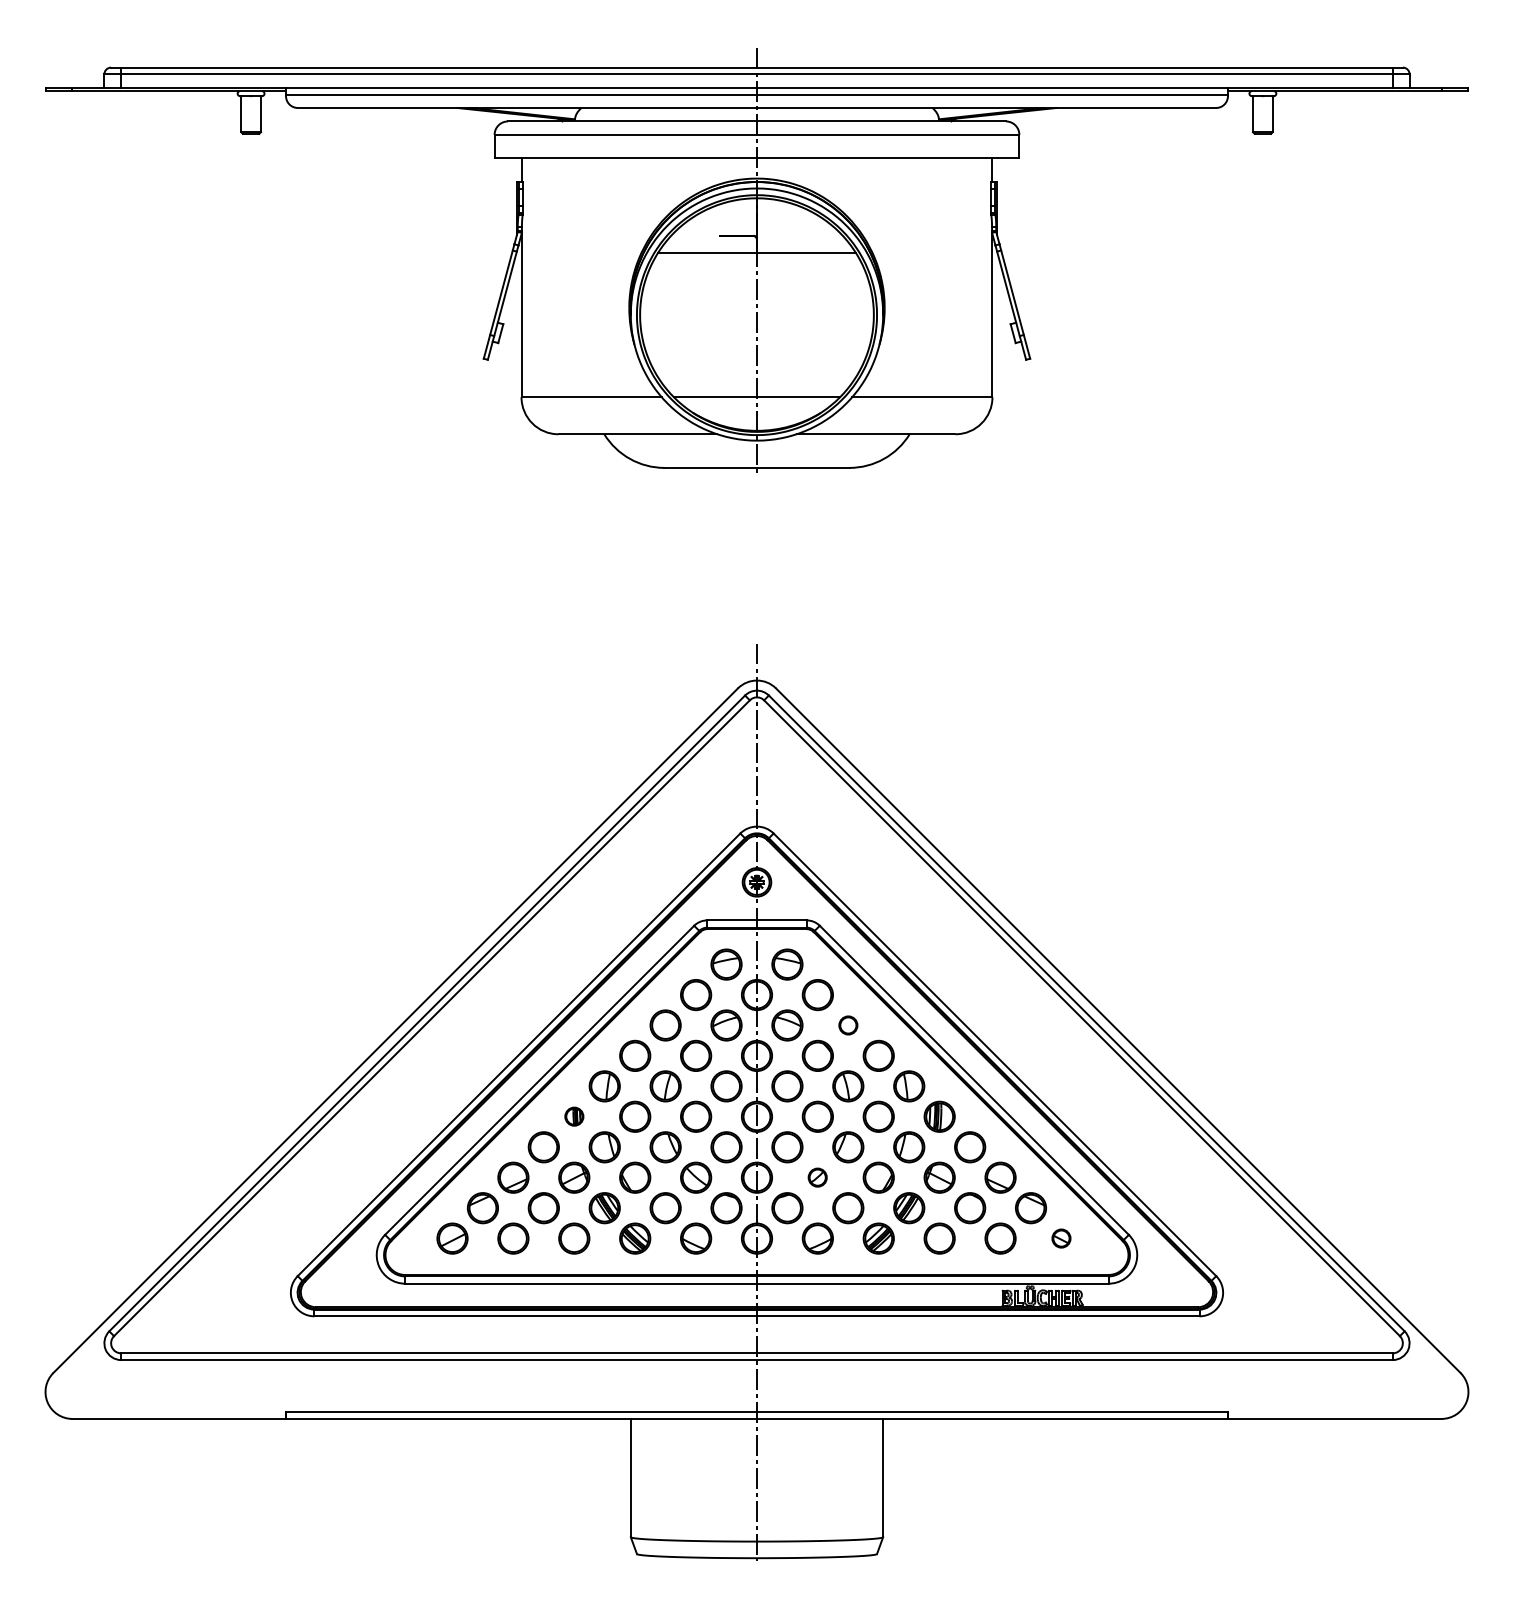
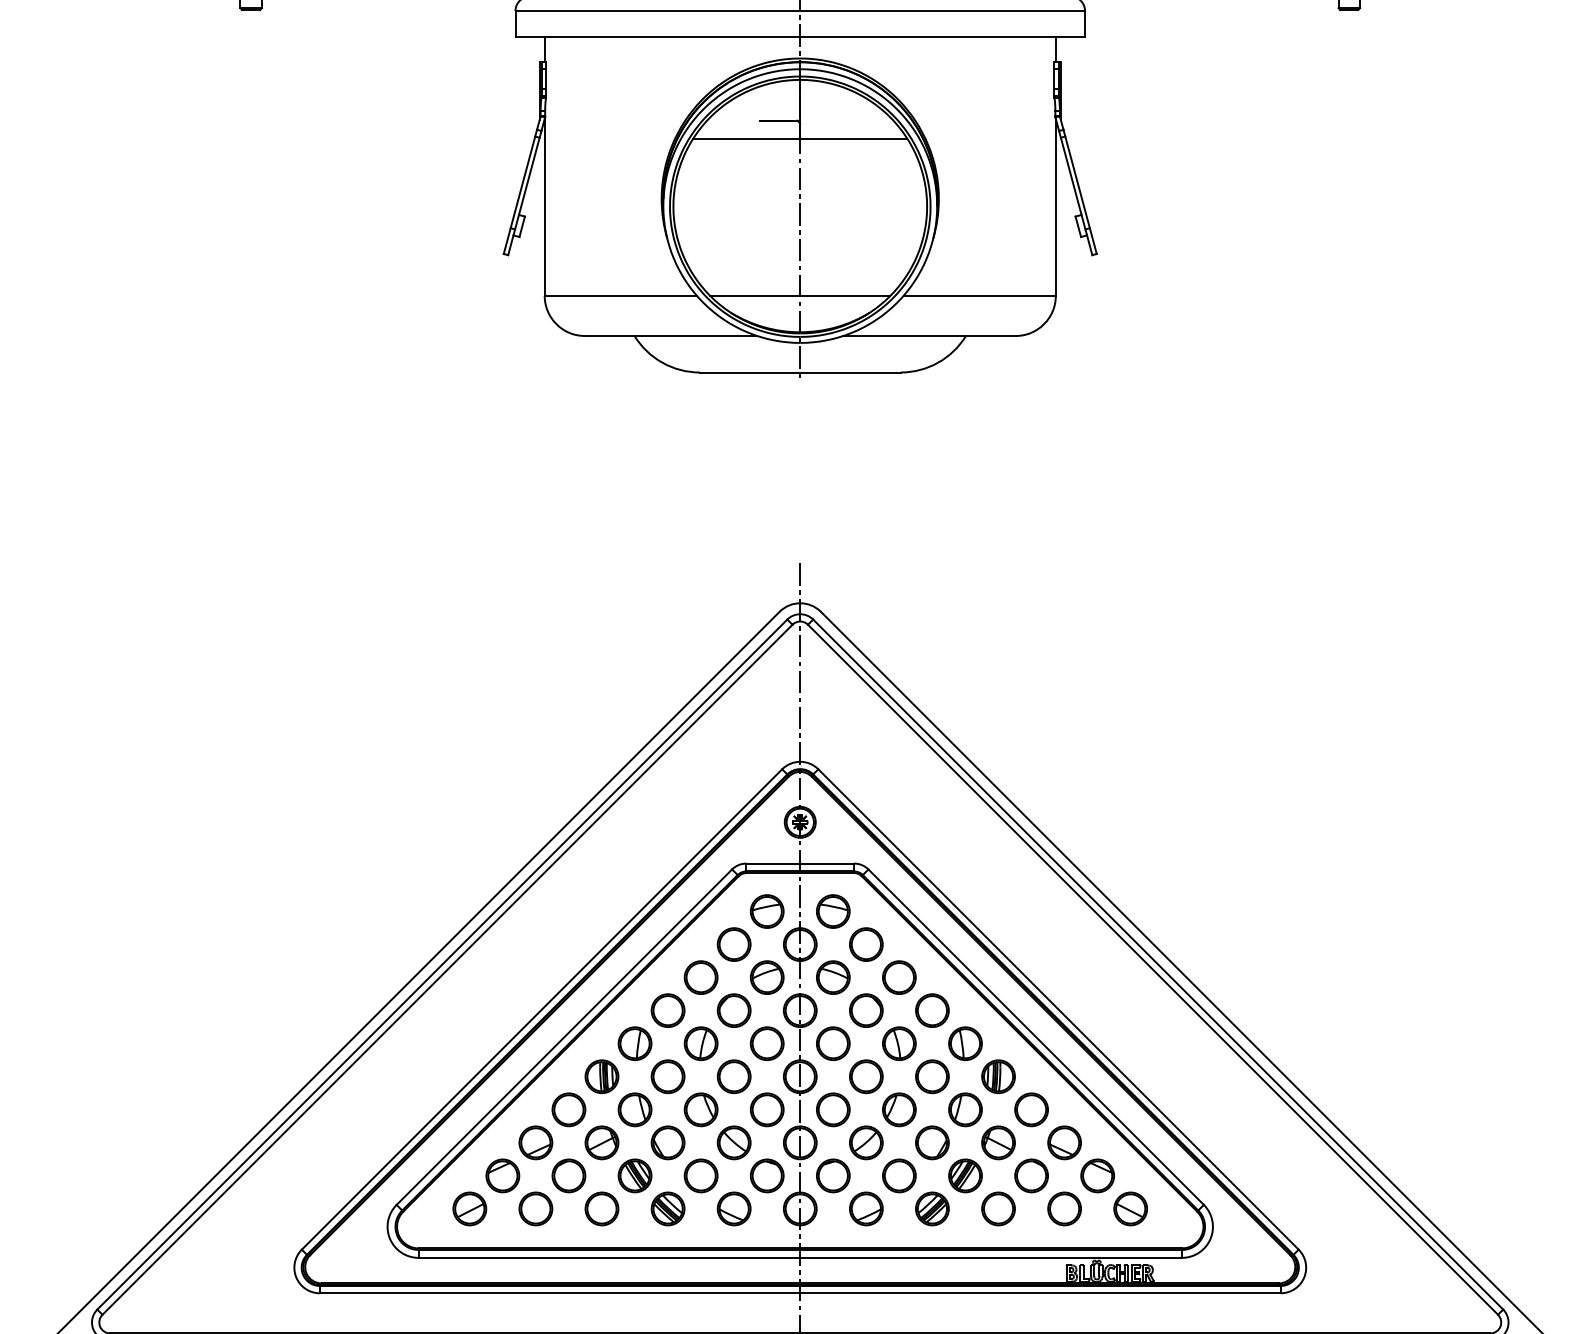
part: (848, 1025) -> (899, 977), size x1.67
part: (574, 1116) -> (602, 1076), size x1.67
part: (817, 1177) -> (865, 1142), size x1.67
part: (1061, 1238) -> (1130, 1208), size x1.67

